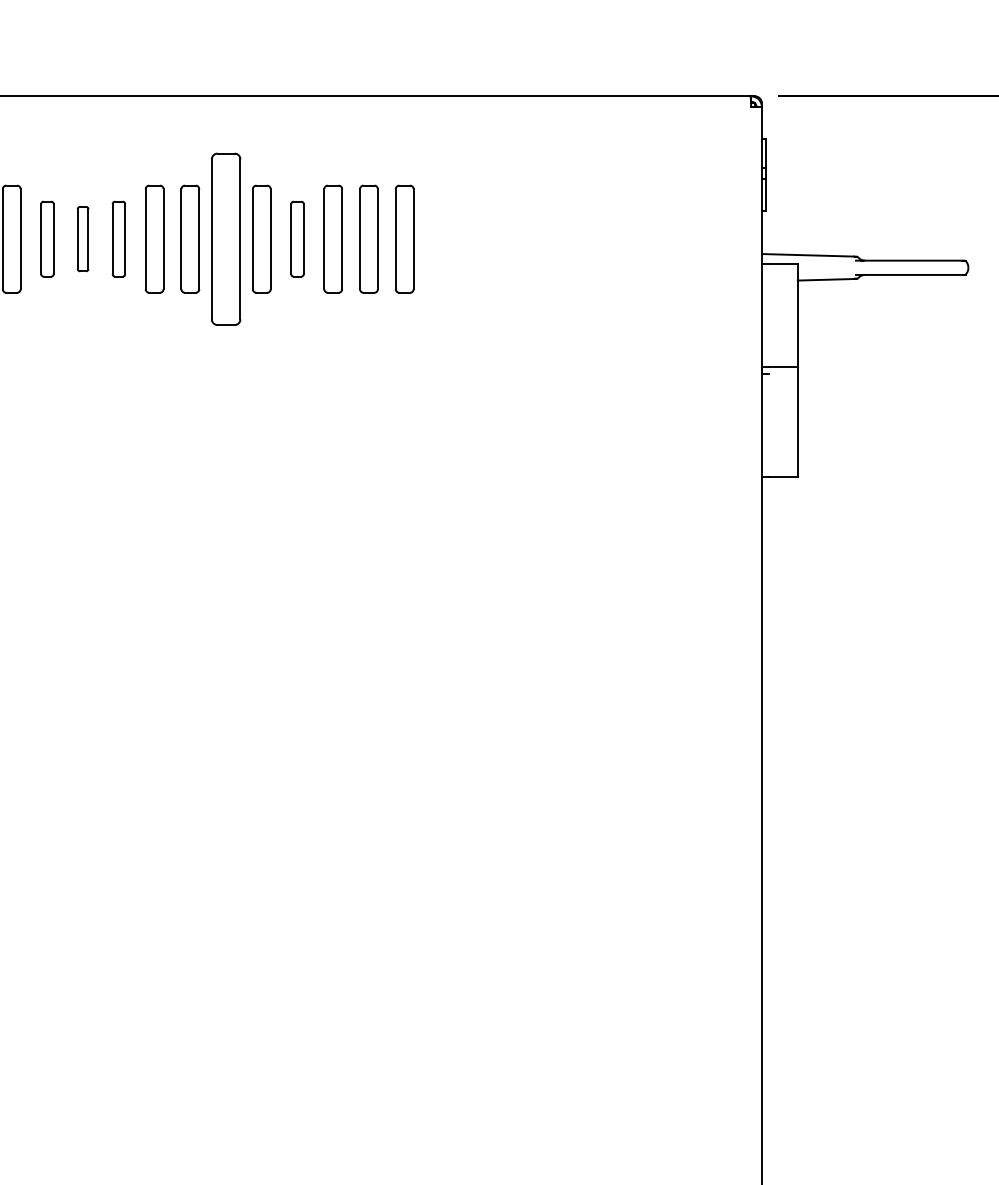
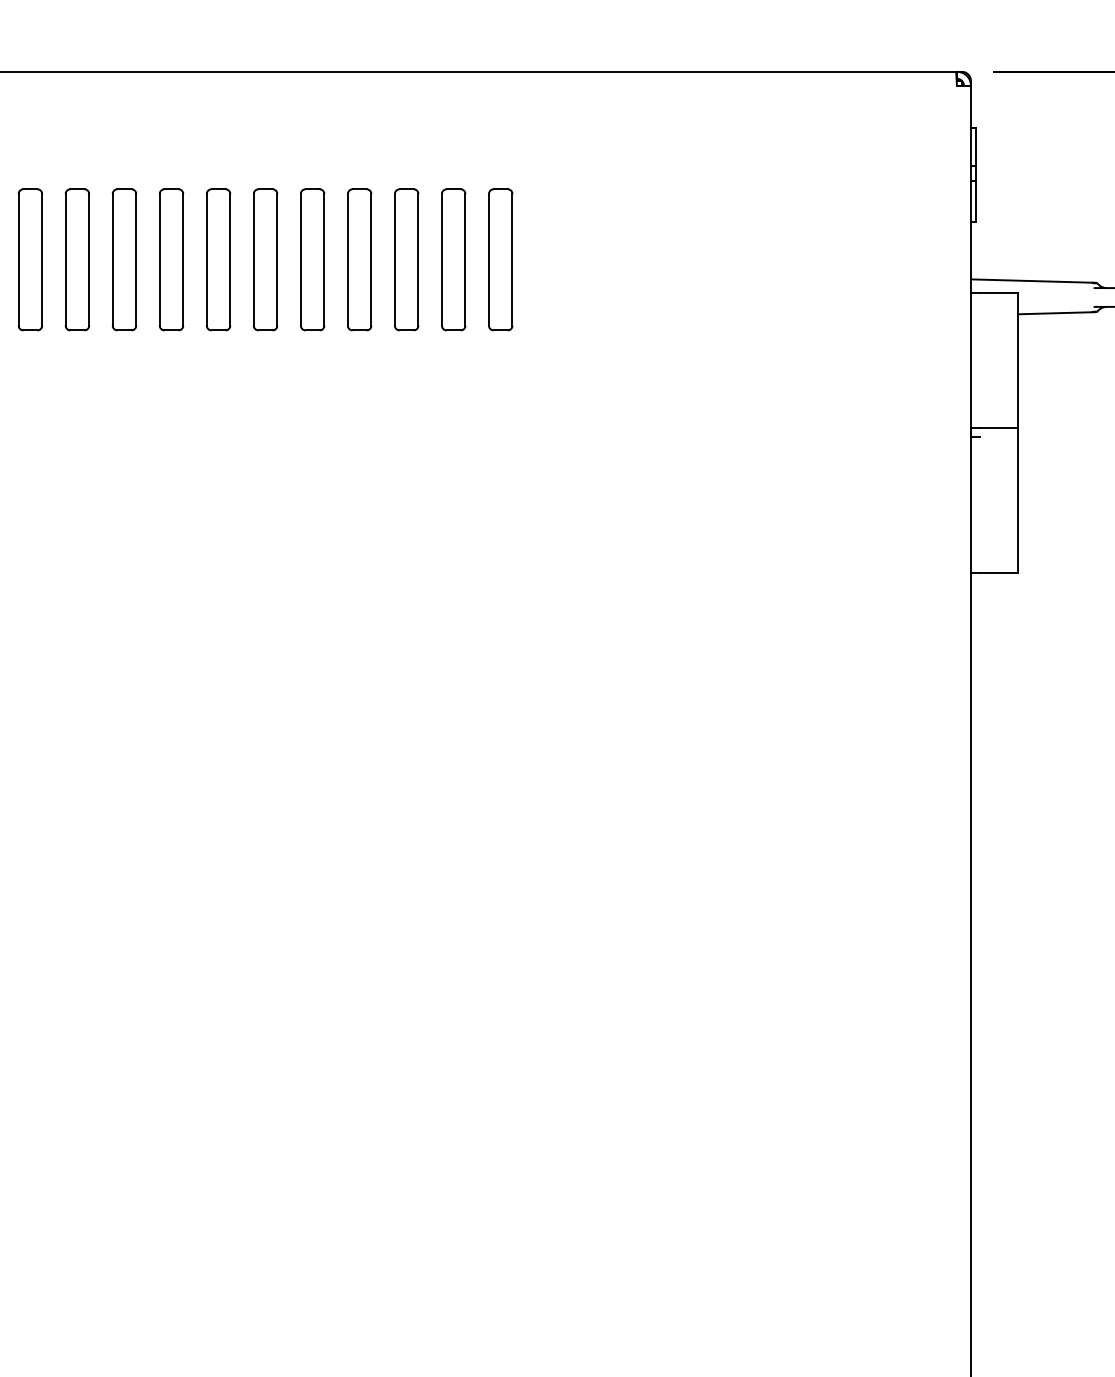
part: (47, 238) -> (30, 258), size x1.43
part: (82, 238) -> (76, 258), size x1.67
part: (118, 238) -> (123, 258), size x1.43
part: (225, 238) -> (264, 258), size x0.62
part: (297, 238) -> (359, 258), size x1.43

